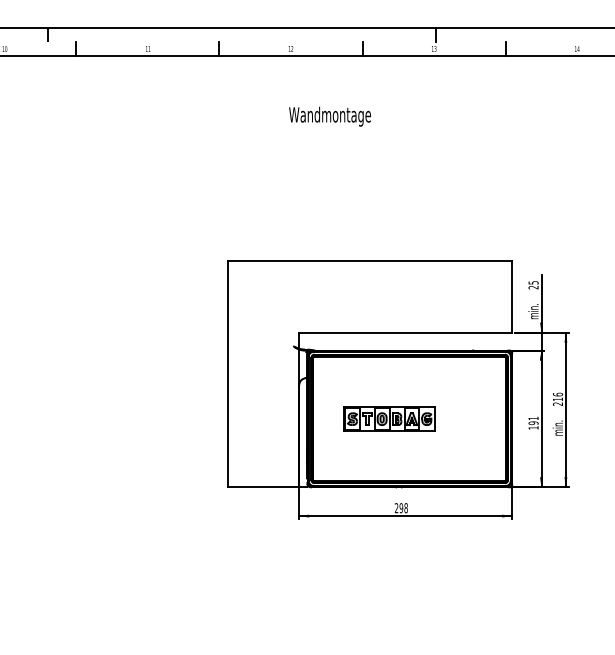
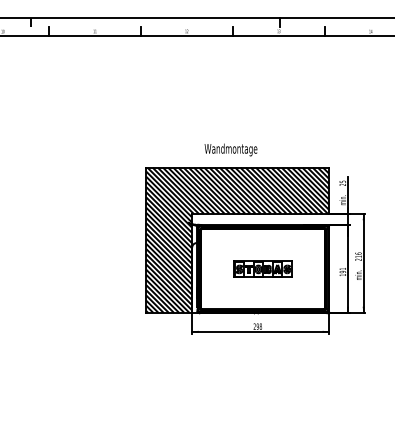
text: (329, 115) -> (230, 149), moved
hatch: (369, 372) -> (237, 239), added
part: (388, 417) -> (262, 268), moved

